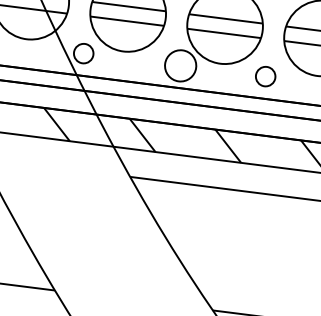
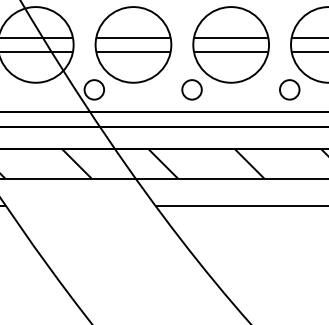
circle: (180, 65) -> (191, 89), size x0.62
circle: (265, 76) -> (289, 89), moved

